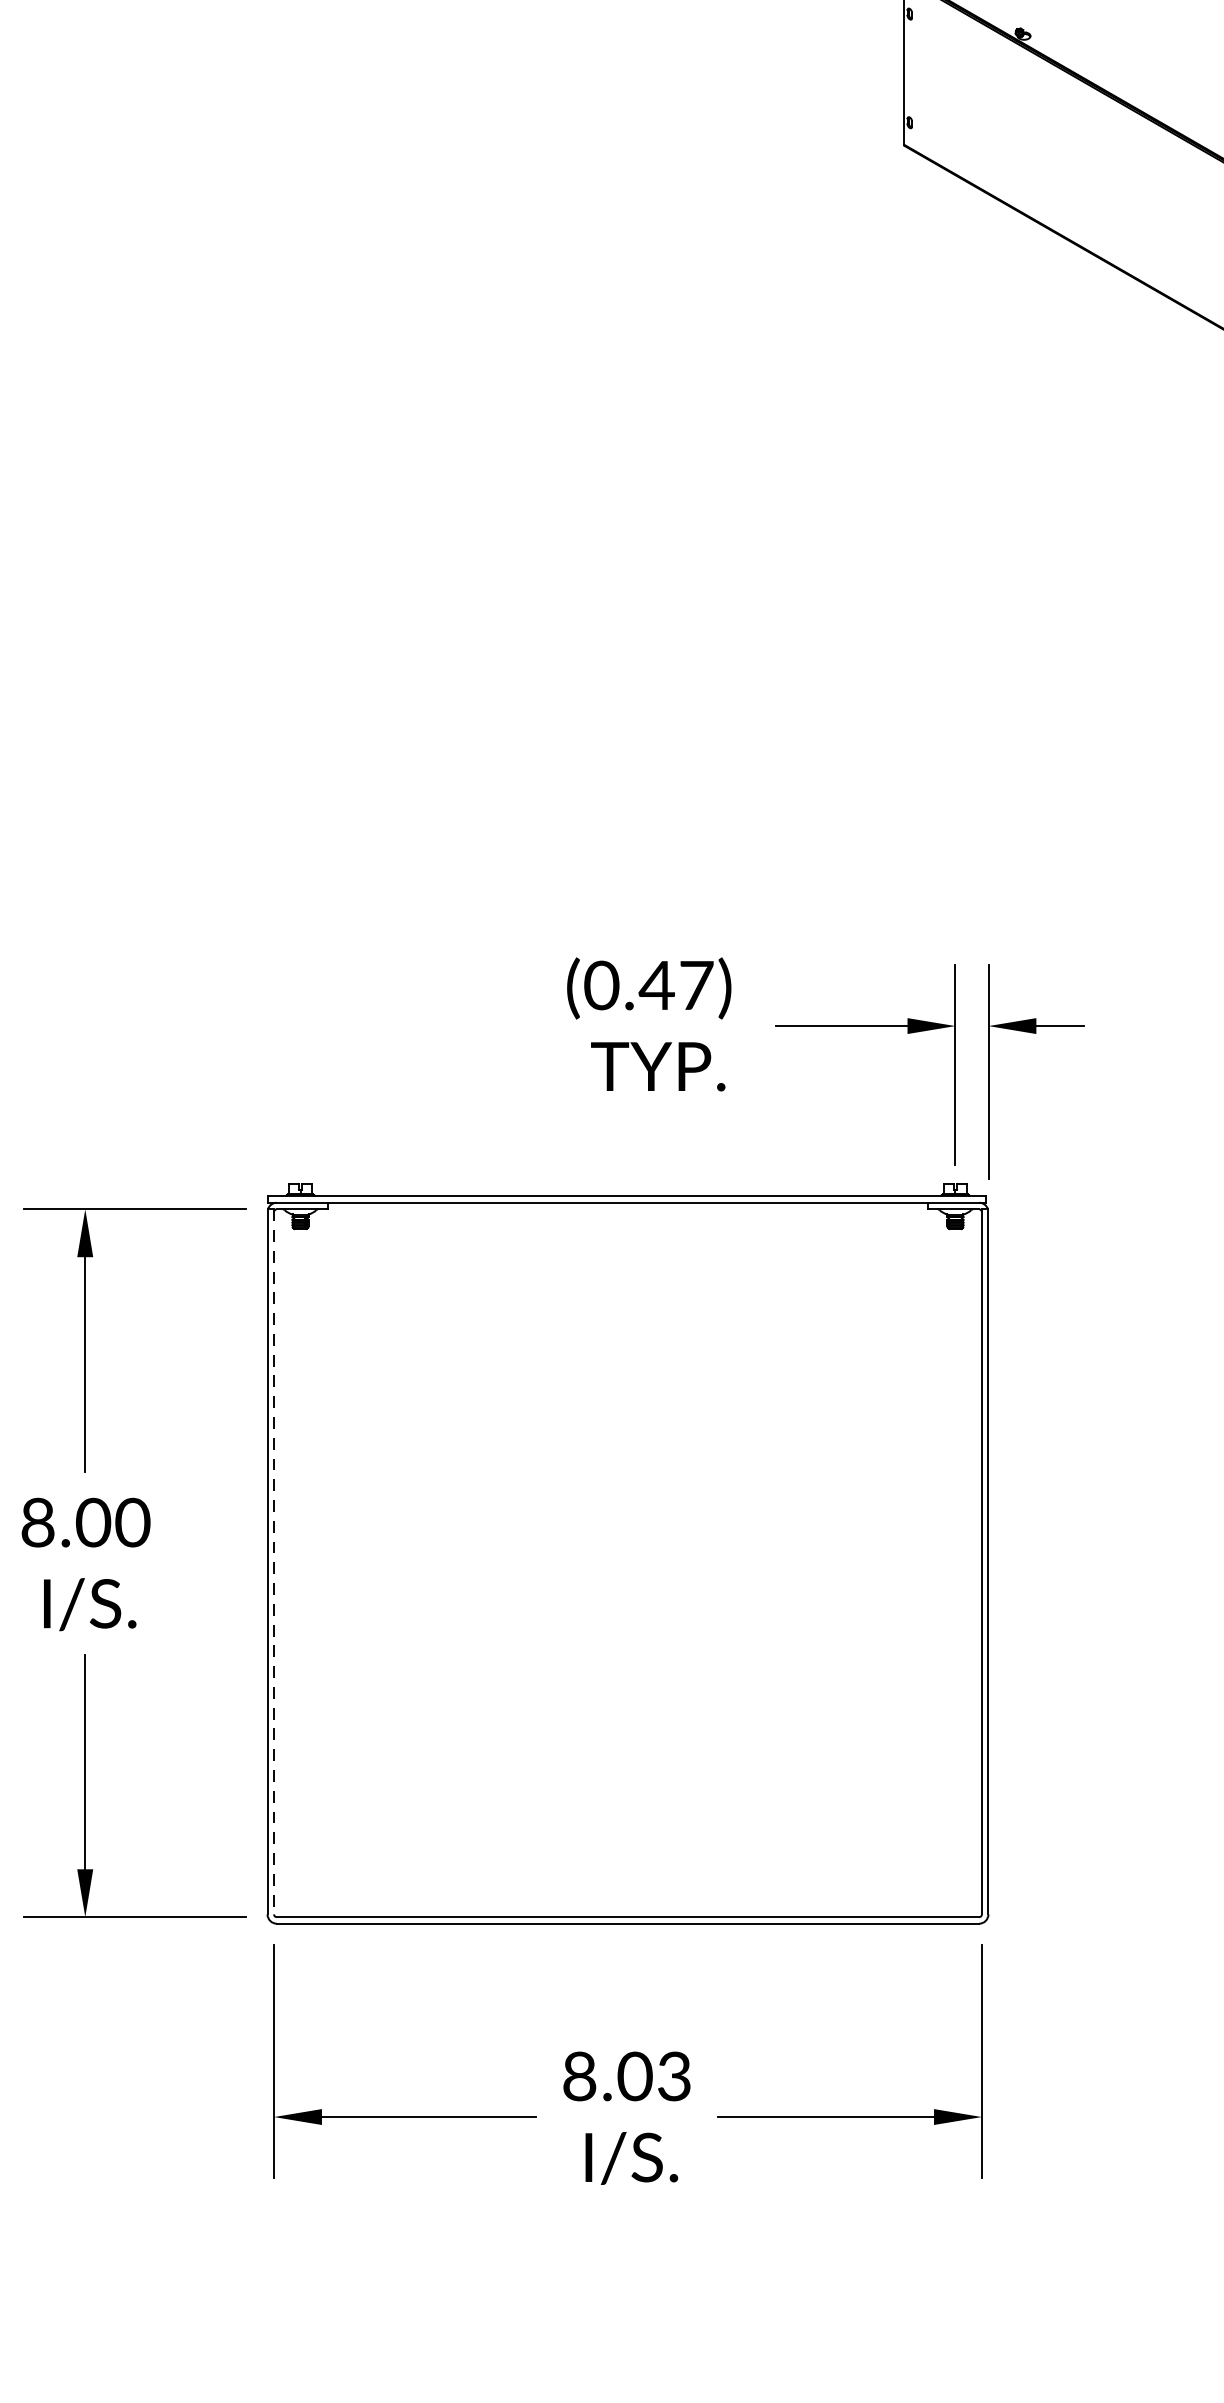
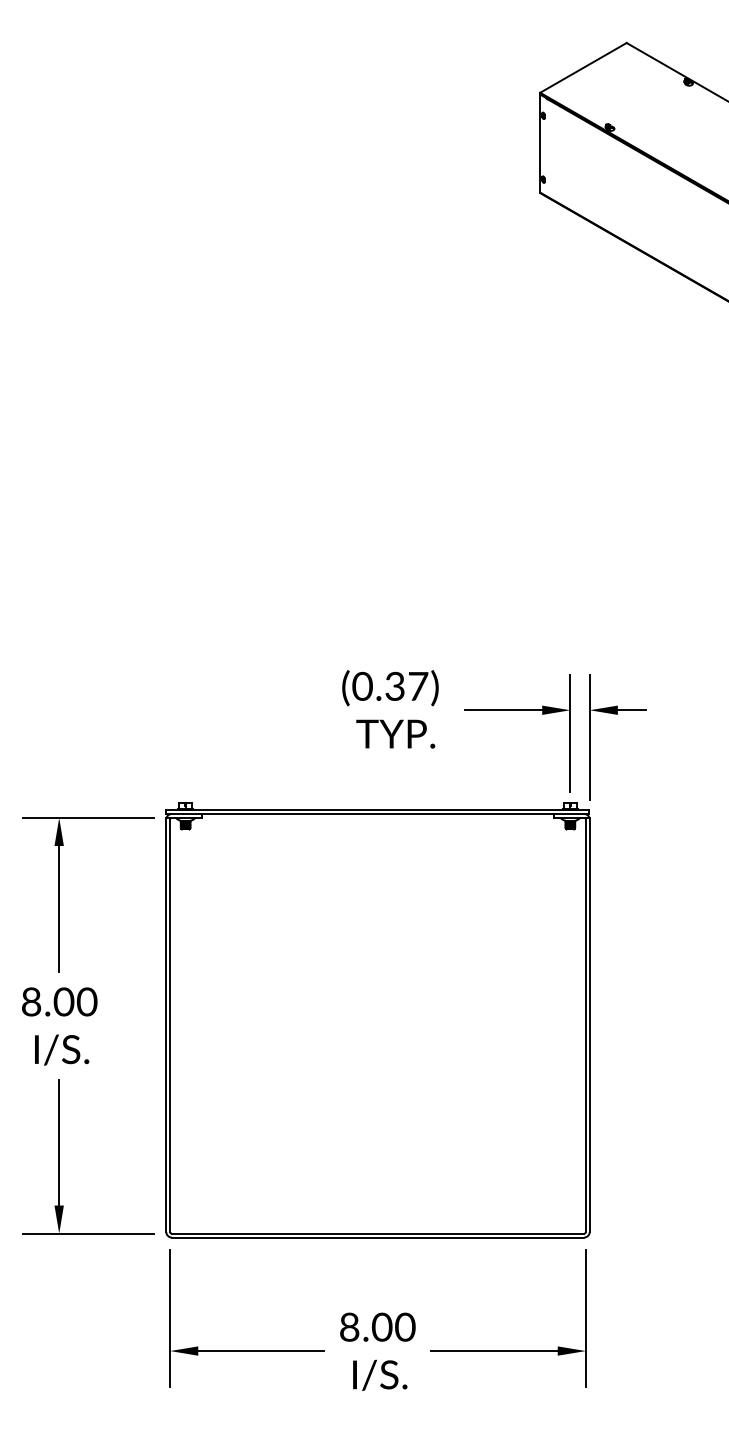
text: (656, 983) -> (394, 685), (0.47) -> (0.37)
line: (274, 1562) -> (170, 1025), dashed -> solid
text: (674, 2075) -> (405, 1326), 8.03 -> 8.00

